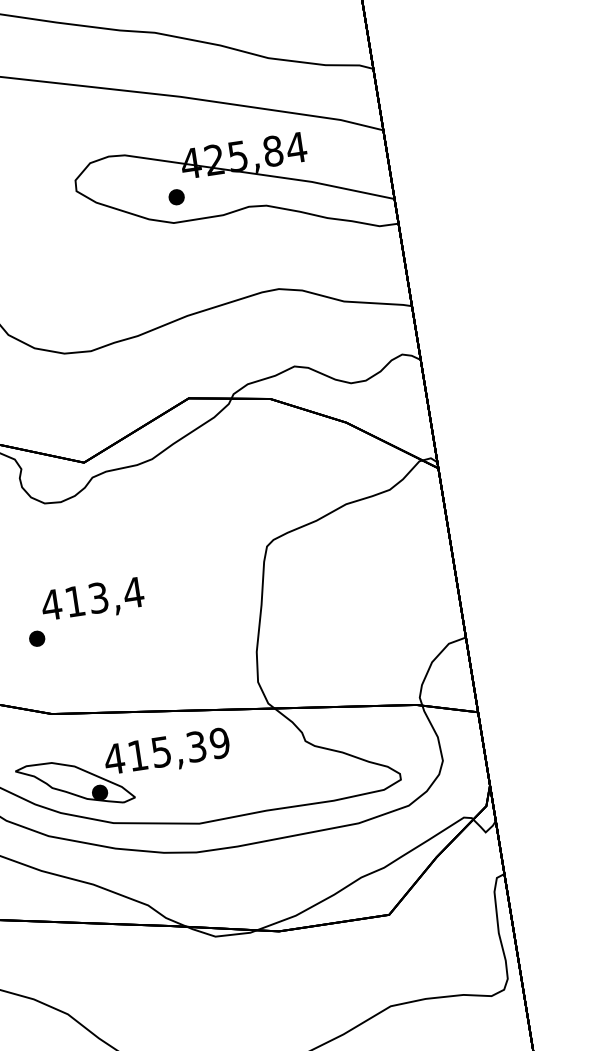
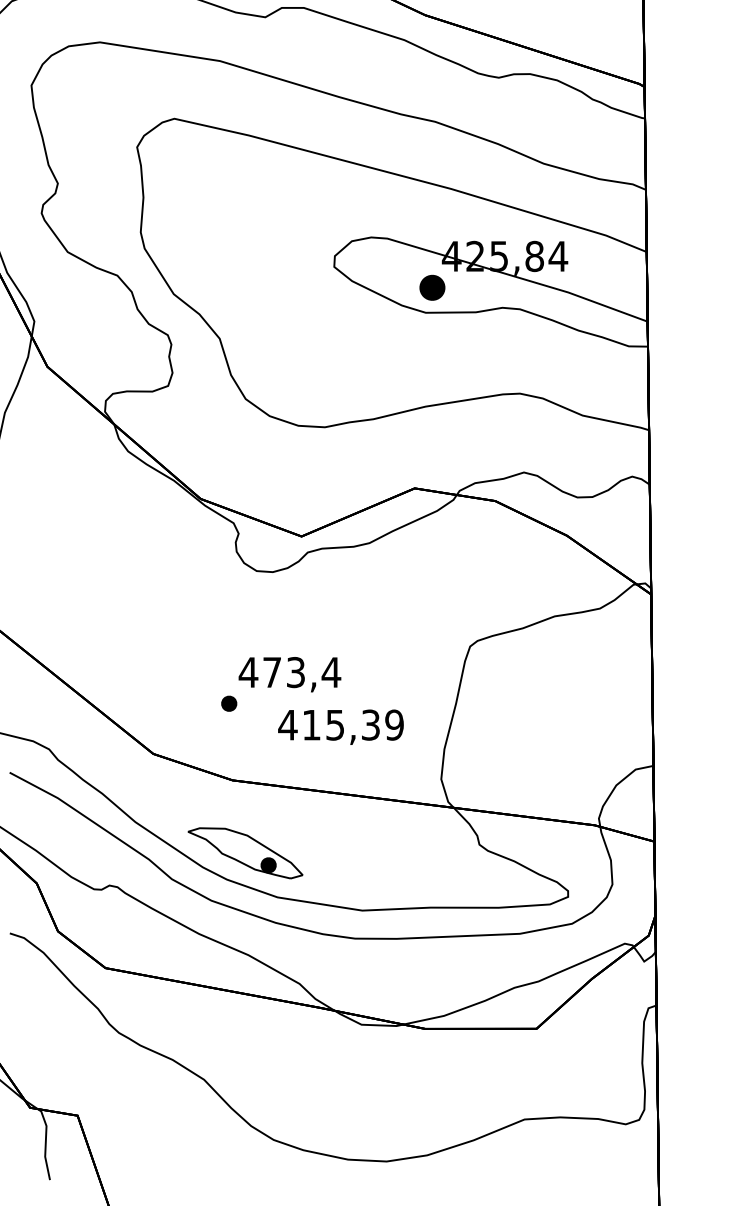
part: (176, 197) -> (432, 287), size x1.6
text: (74, 601) -> (271, 672), 413,4 -> 473,4
text: (166, 752) -> (340, 726), moved

